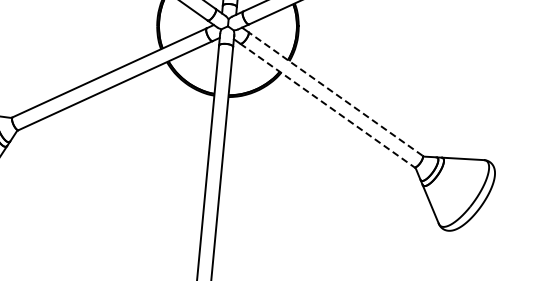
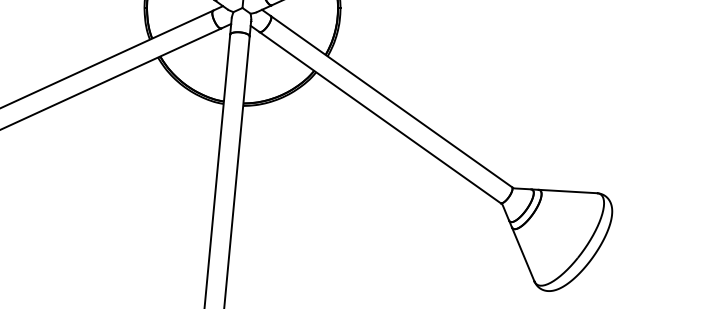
line: (335, 93) -> (391, 100), dashed -> solid
line: (327, 105) -> (380, 117), dashed -> solid

